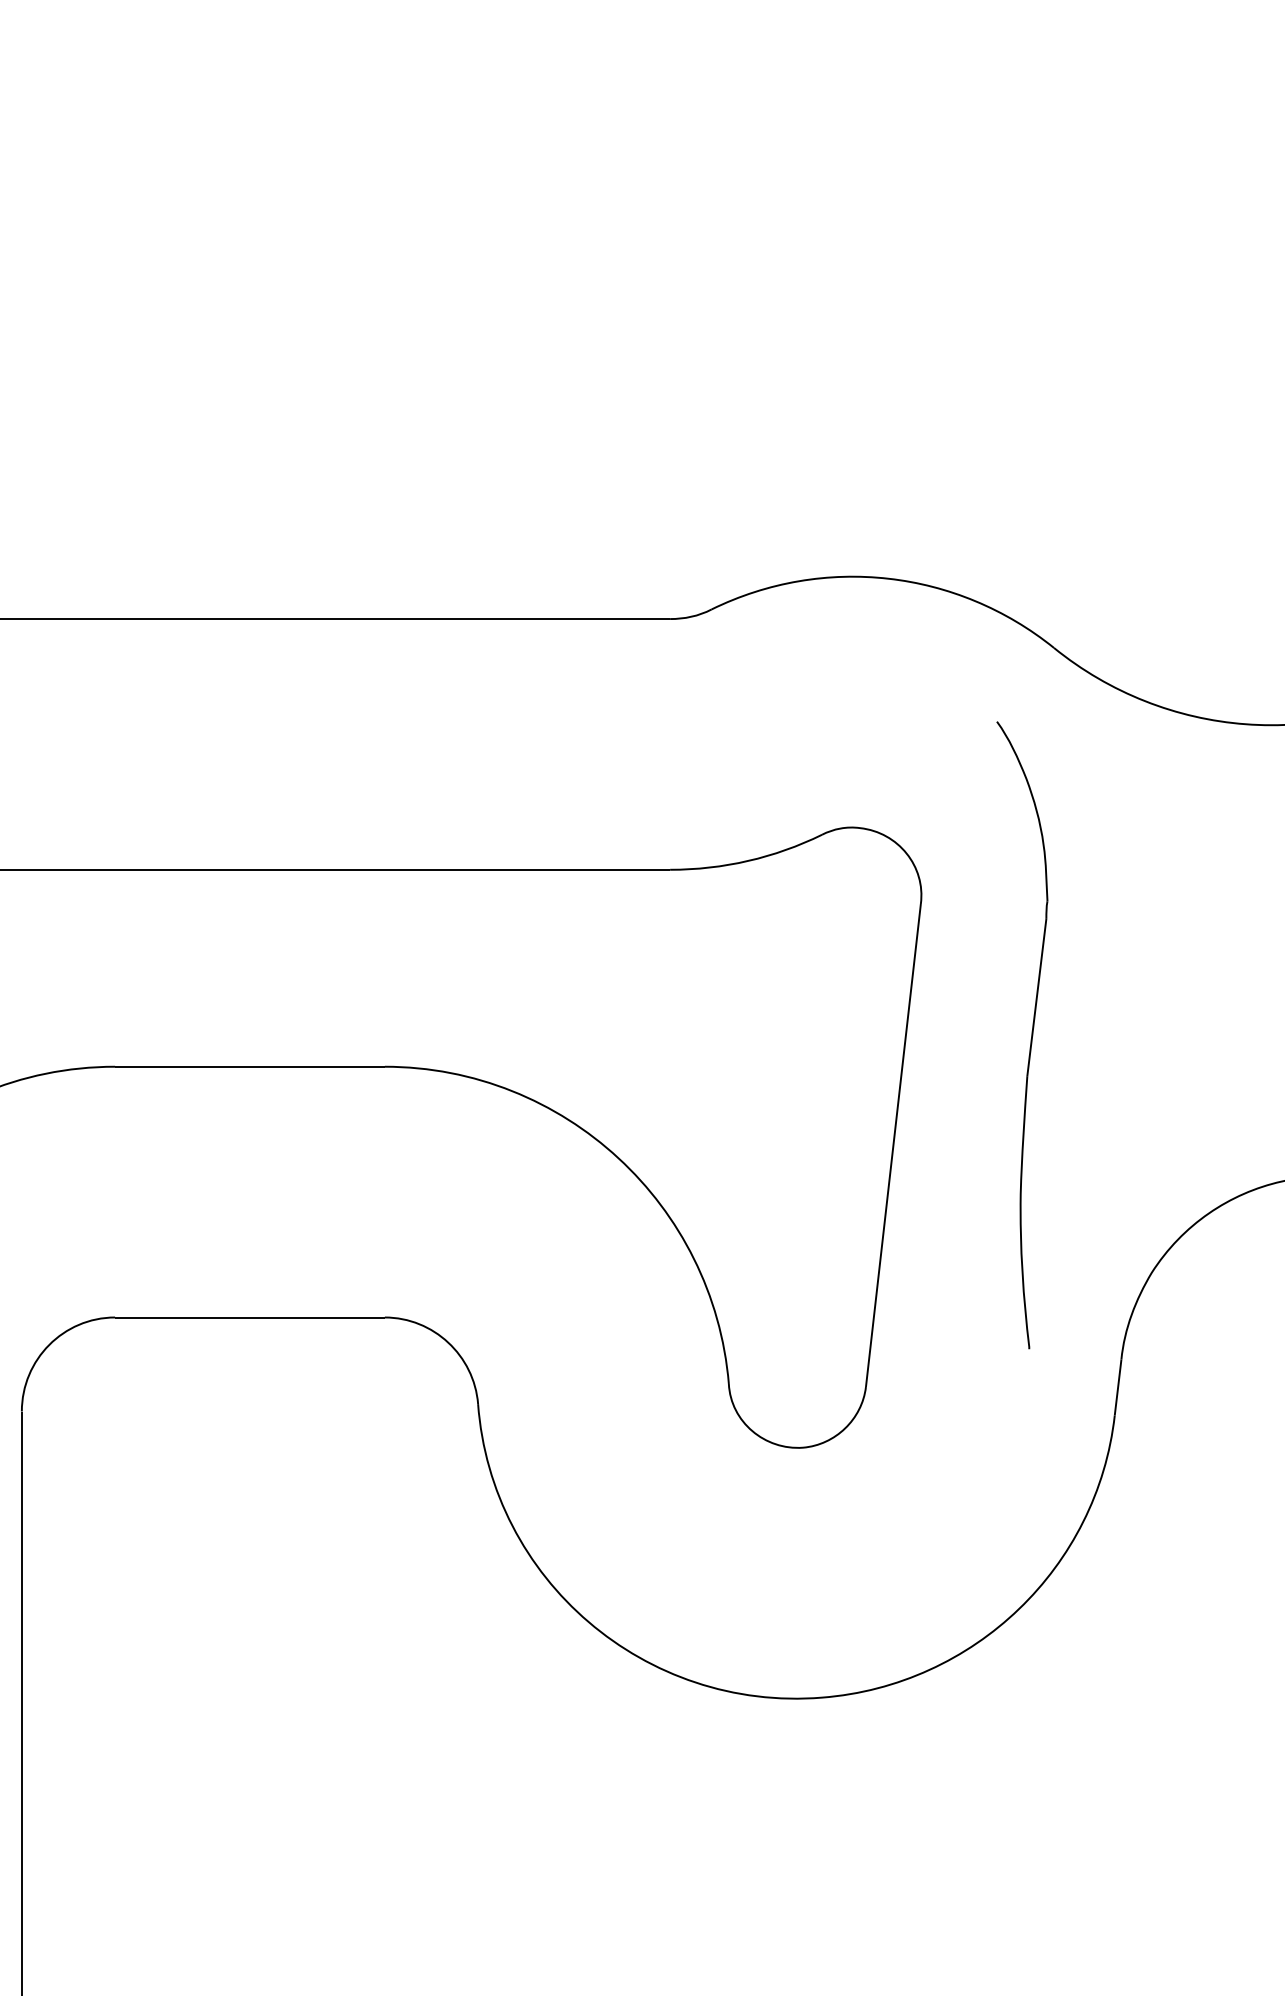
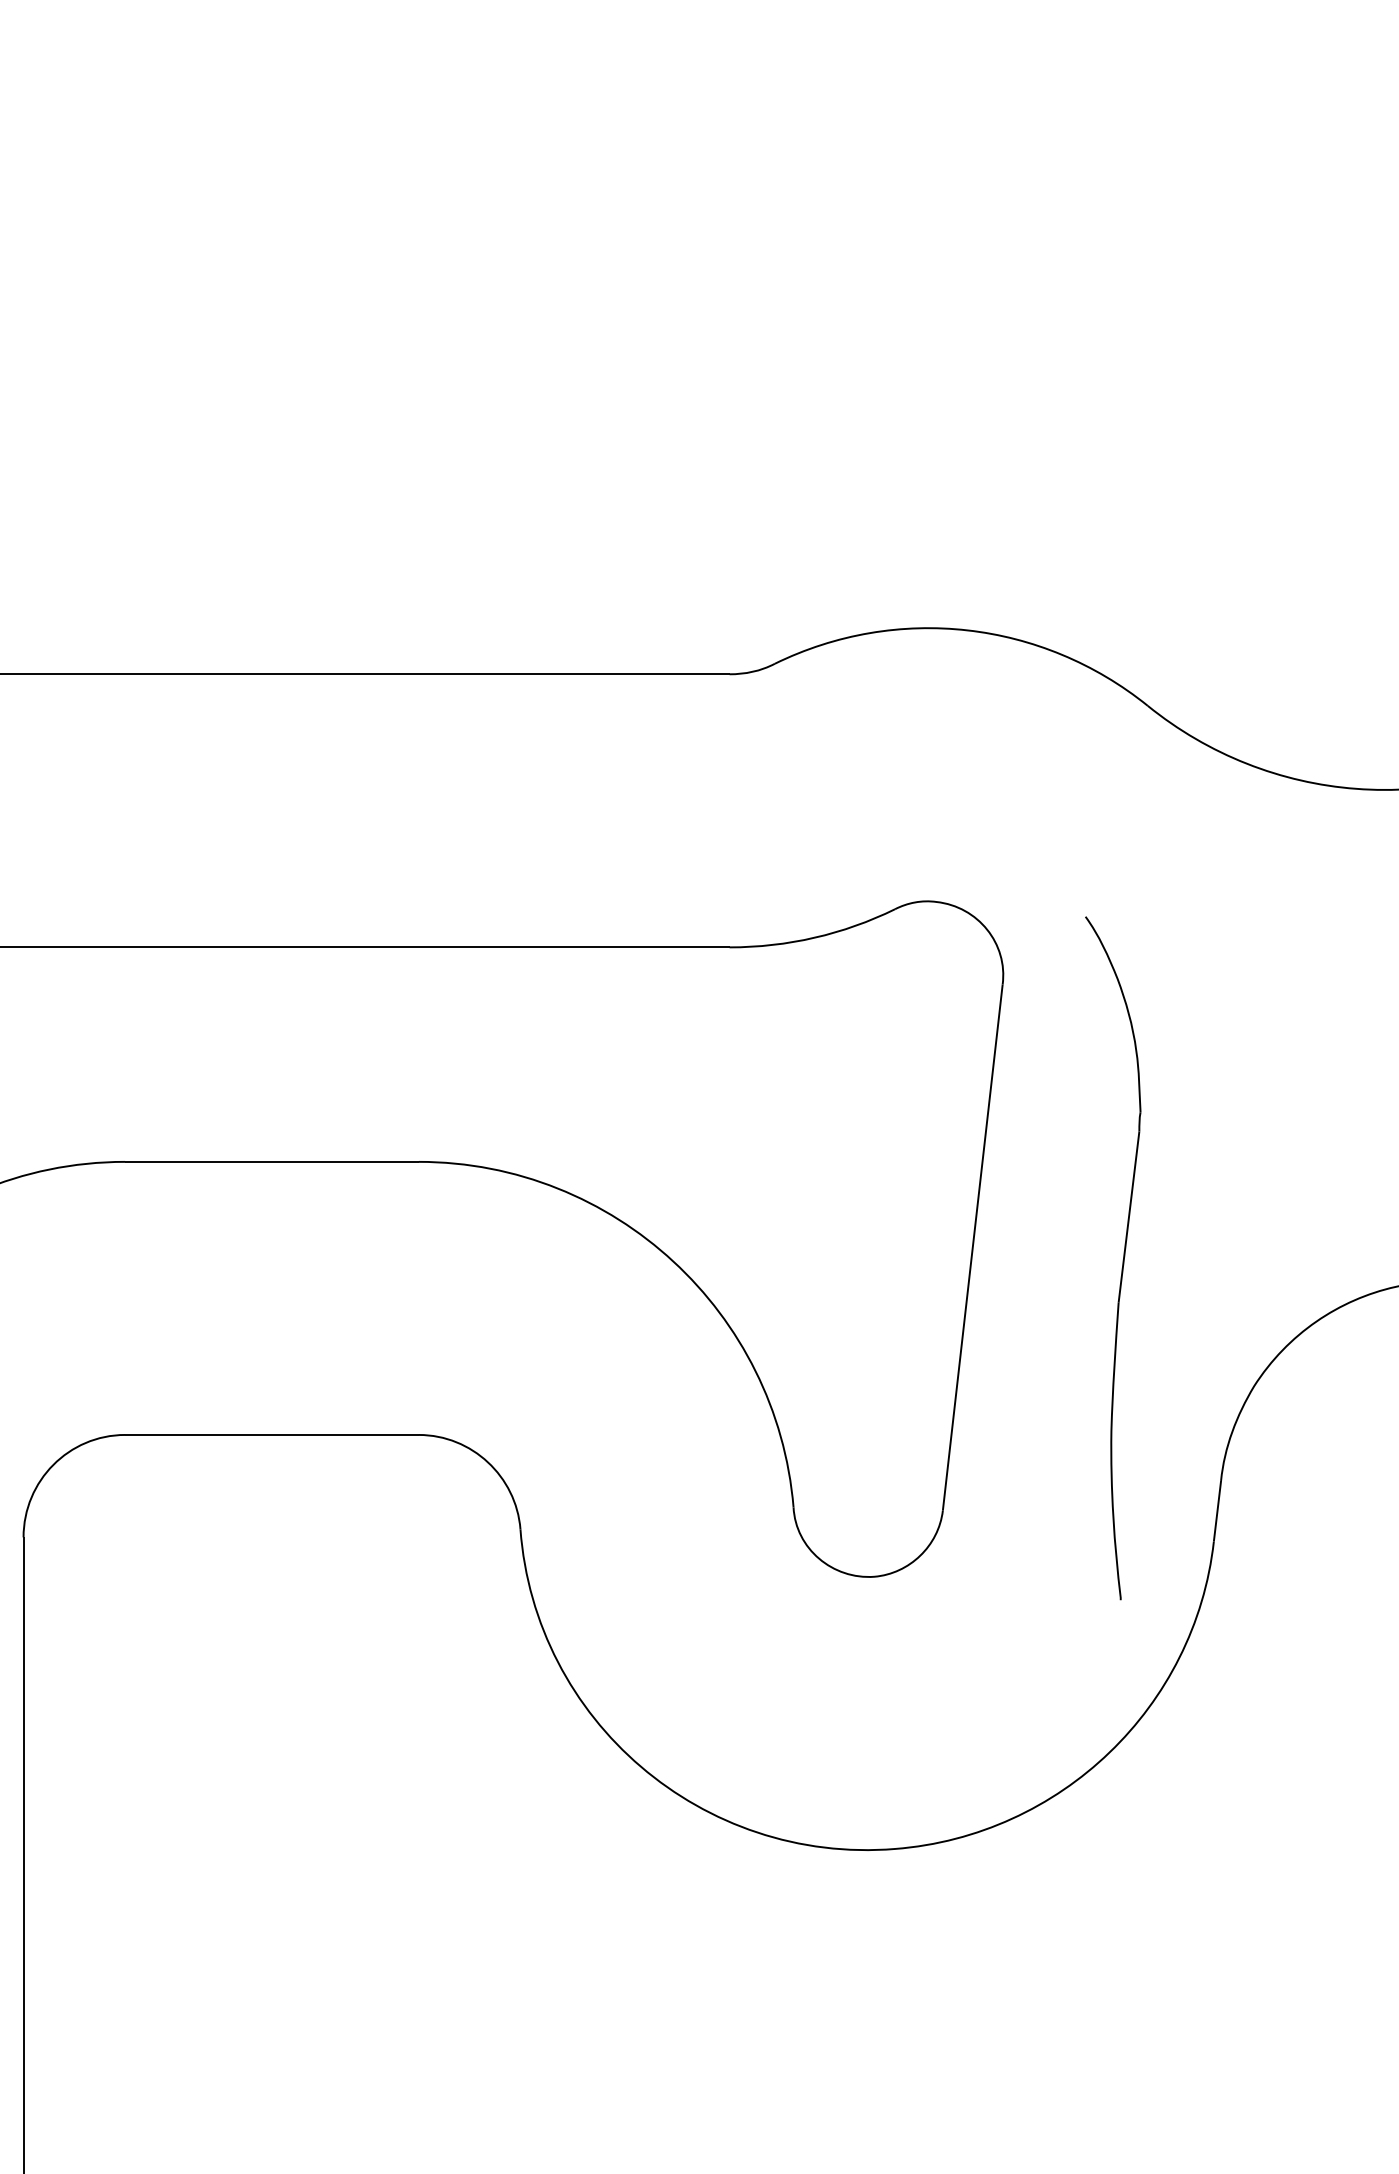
part: (1030, 1039) -> (1122, 1262), moved

